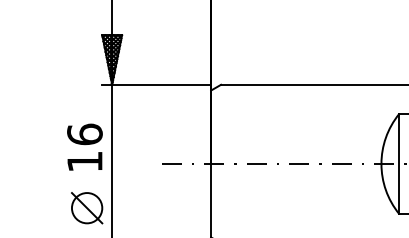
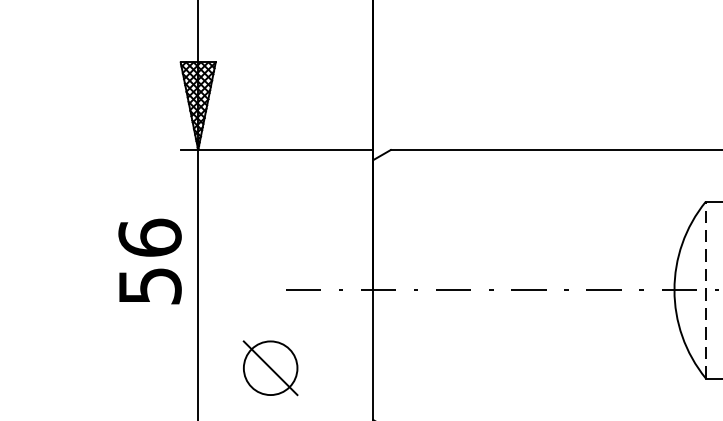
text: (84, 161) -> (149, 285), 16 -> 56
line: (399, 163) -> (706, 289), solid -> dashed
part: (87, 208) -> (271, 368), moved

